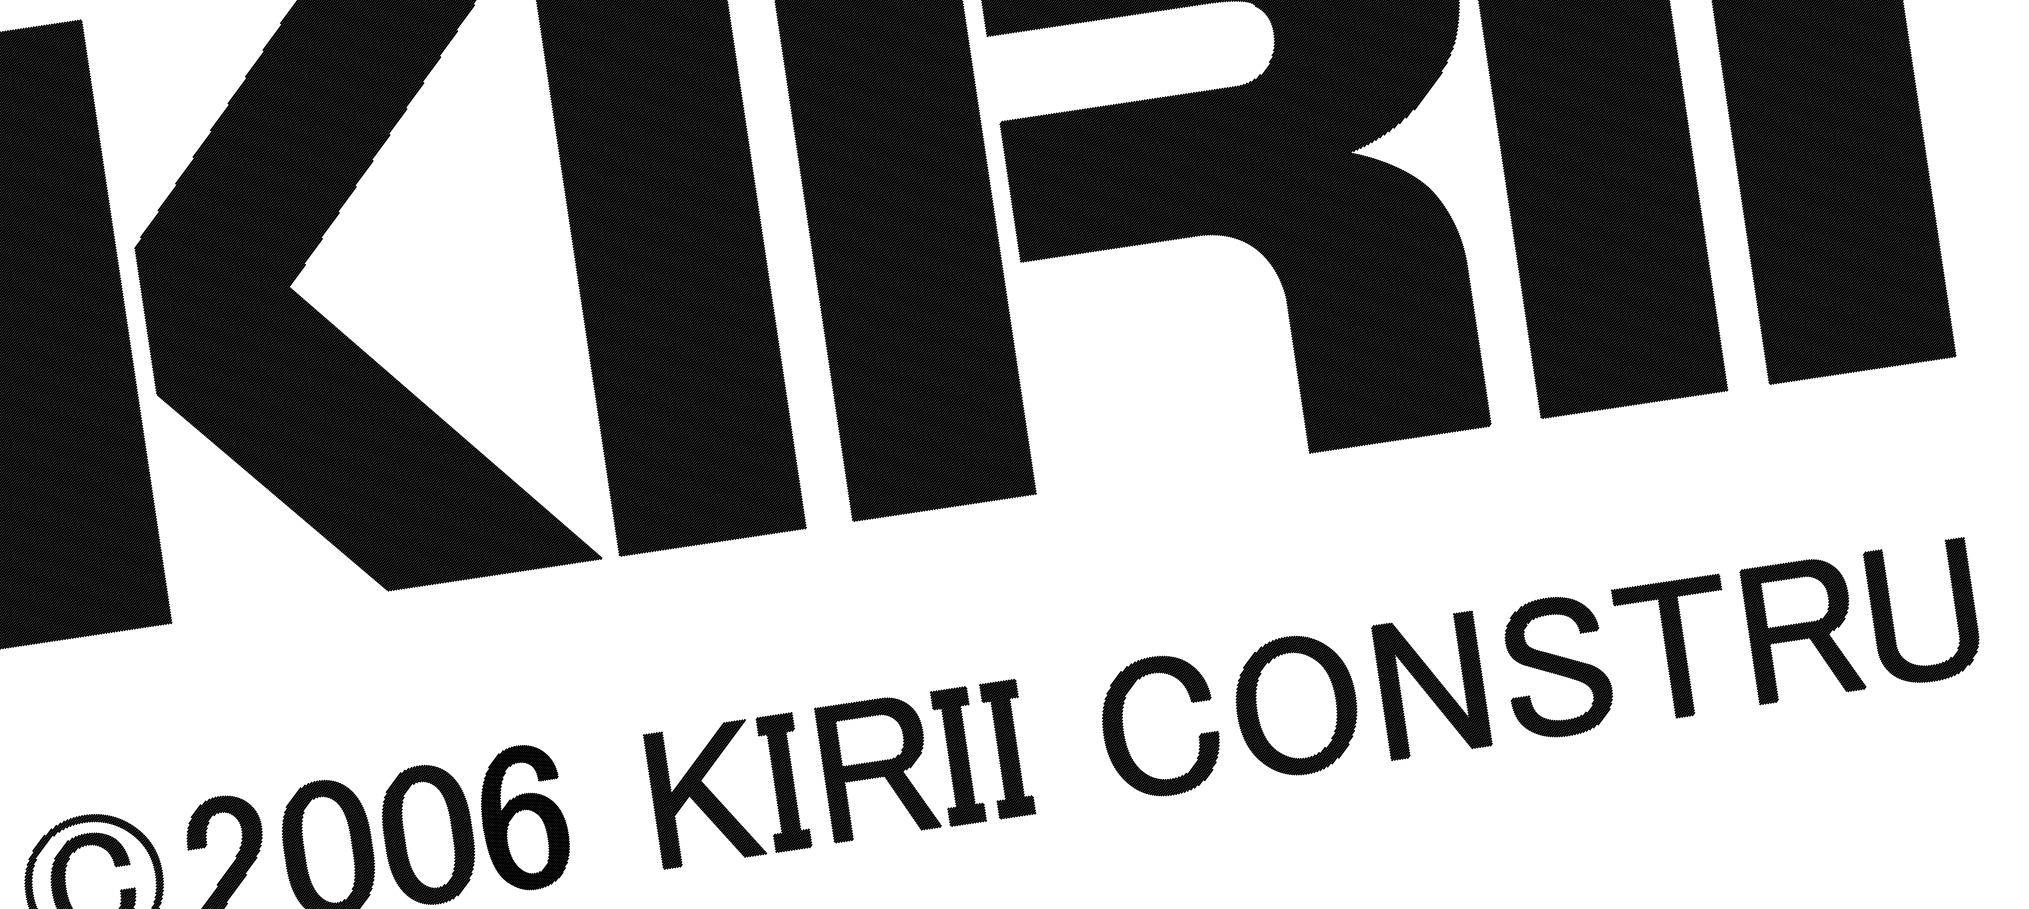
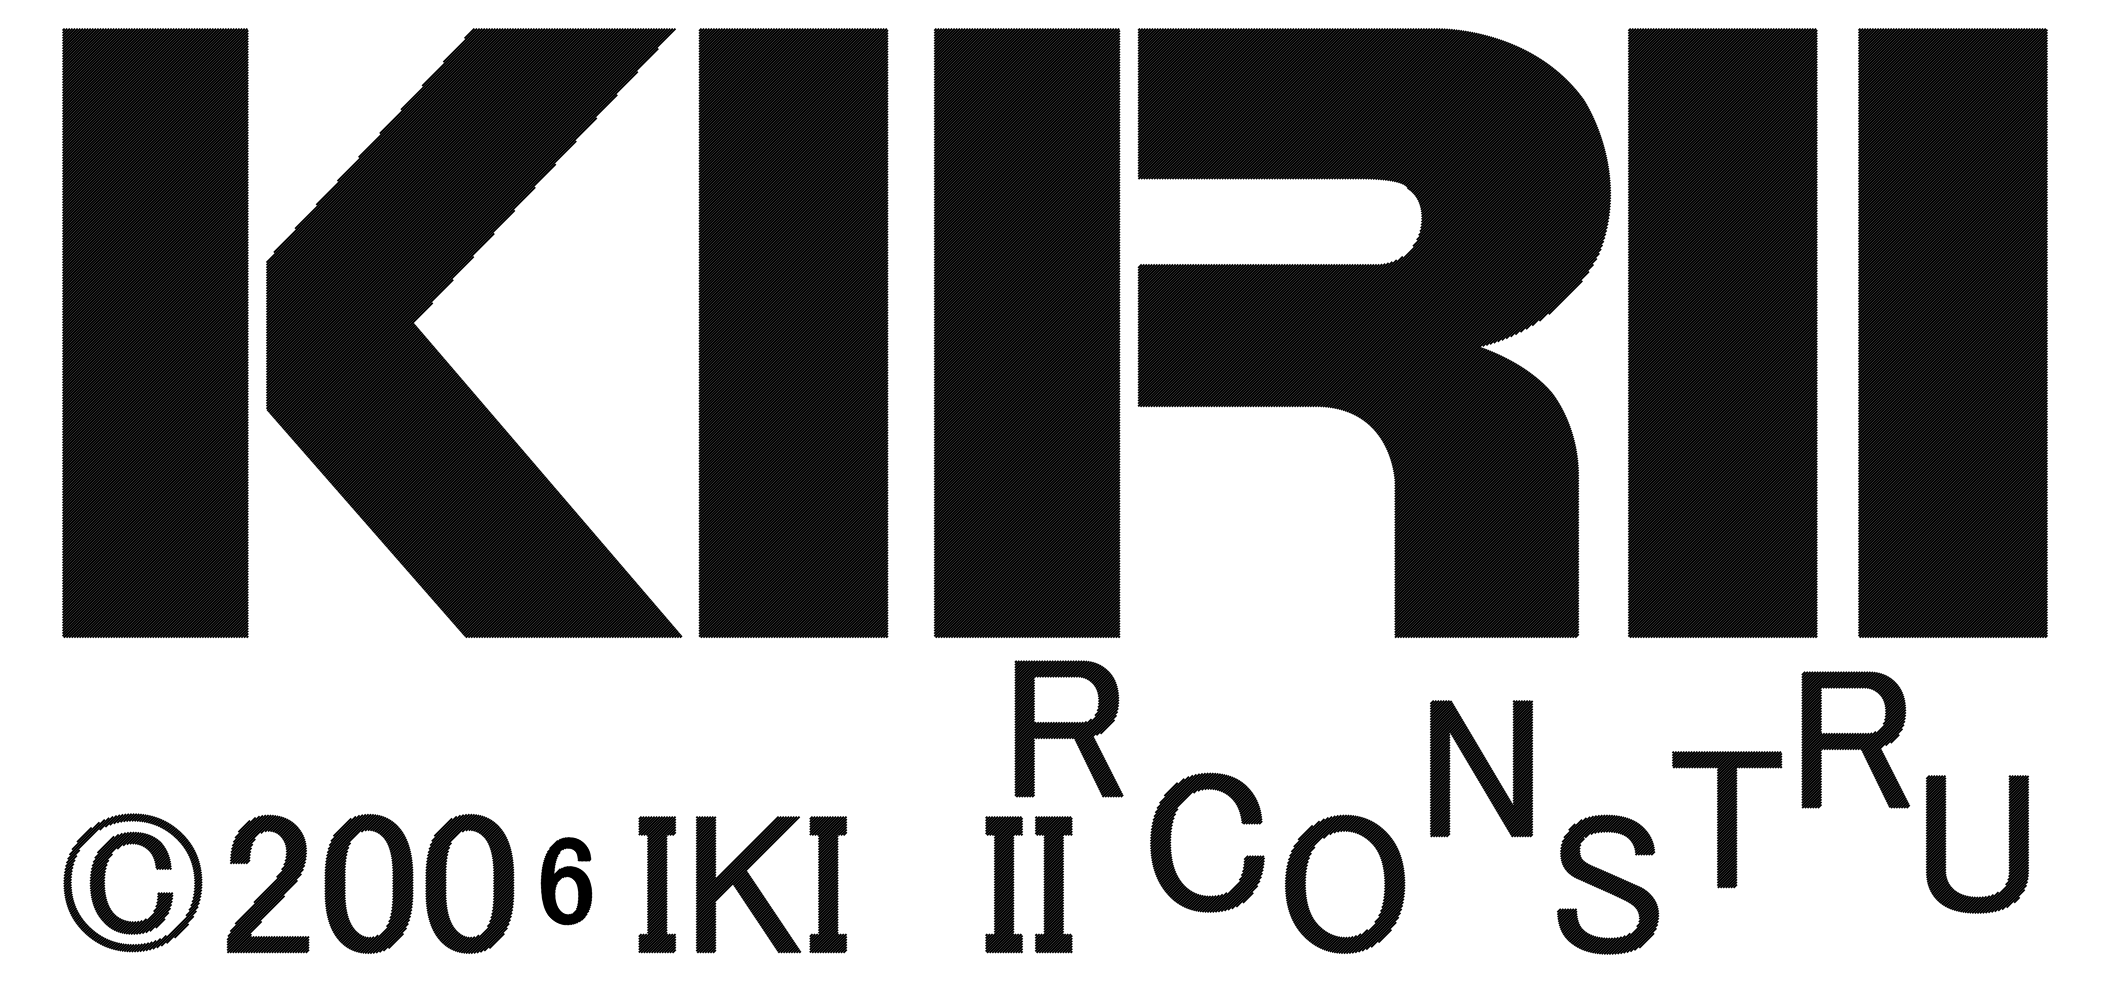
part: (1954, 608) -> (2008, 844), moved
part: (1802, 629) -> (1855, 739), moved
part: (1675, 649) -> (1727, 819), moved
part: (1431, 685) -> (1481, 768), moved
part: (1124, 731) -> (1171, 842), moved
part: (877, 767) -> (1068, 728), moved
part: (614, 807) -> (657, 884), added
part: (523, 817) -> (566, 880), size x0.6

